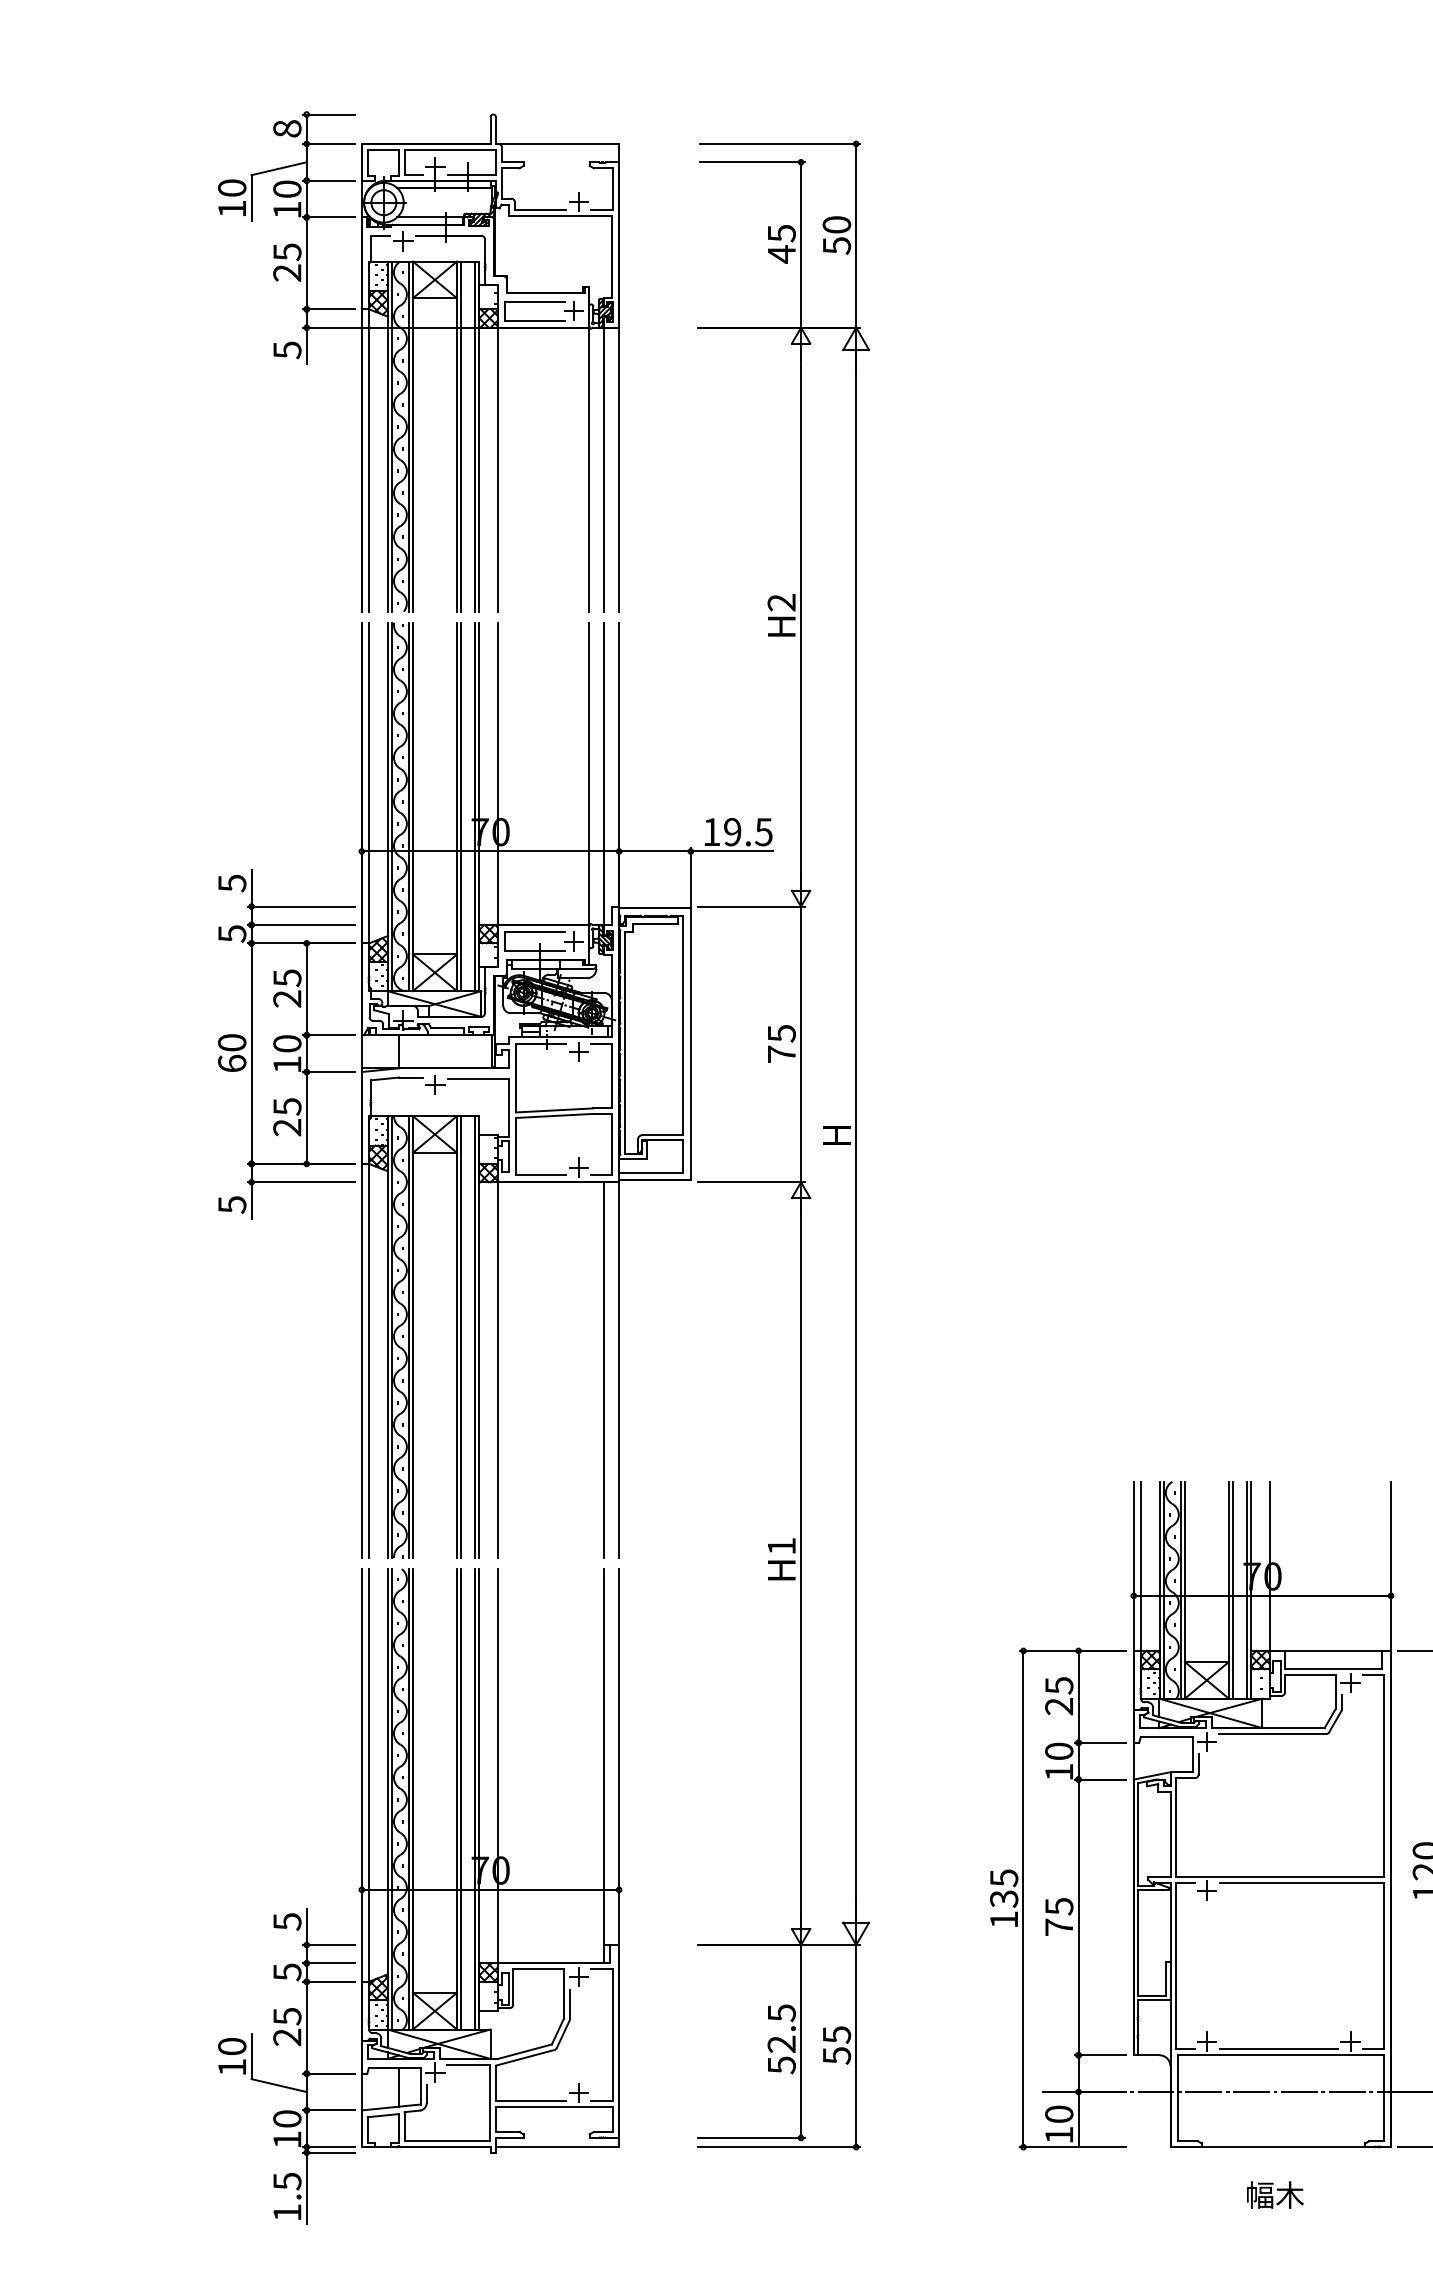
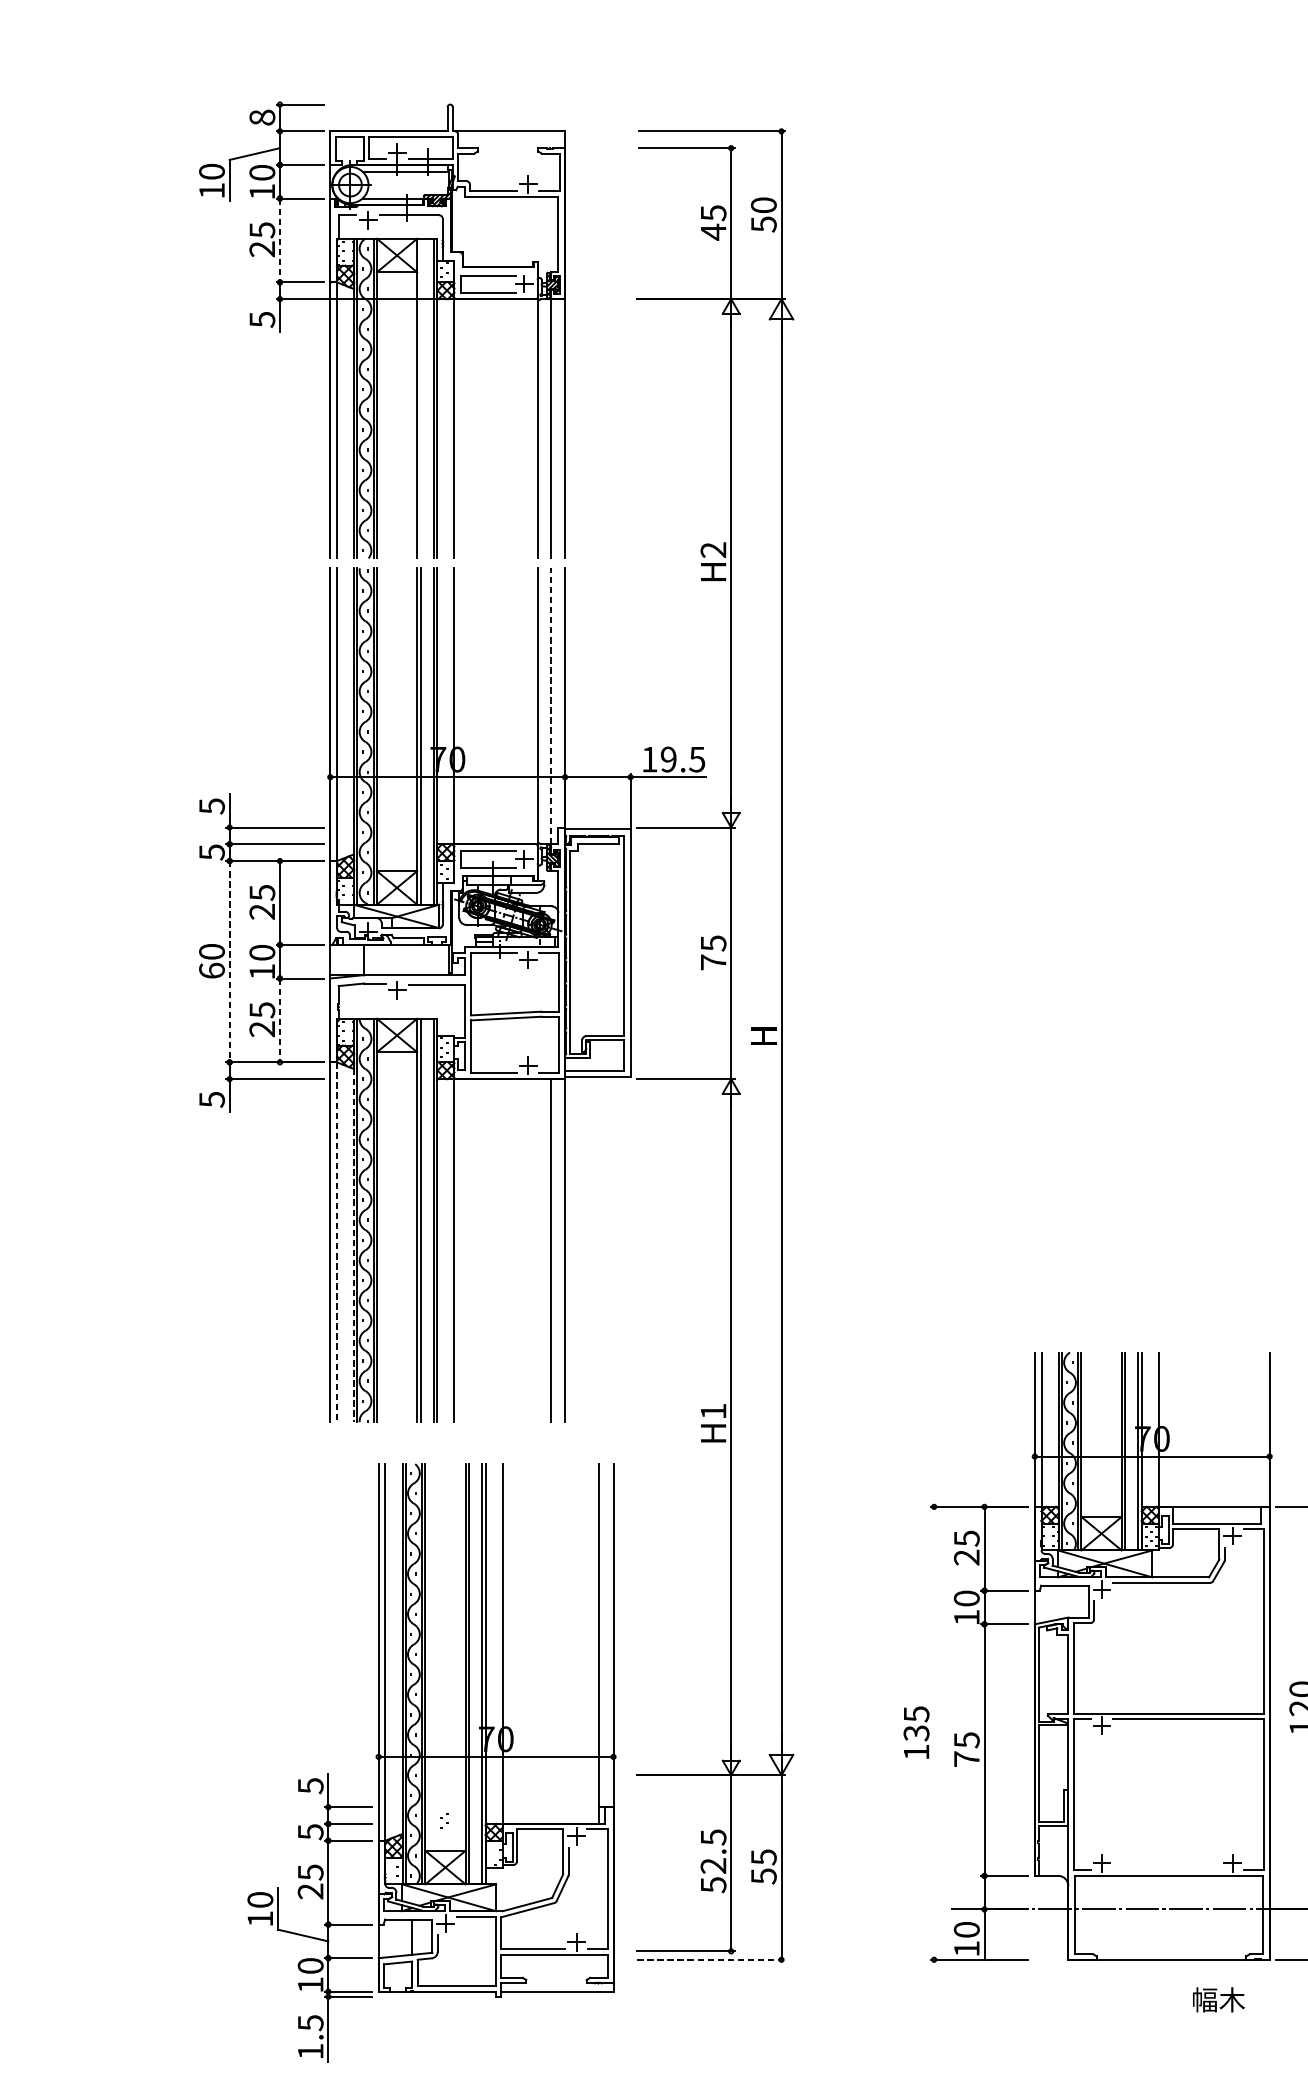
line: (306, 263) -> (279, 240), solid -> dashed
line: (460, 436) -> (420, 398), removed
line: (603, 773) -> (550, 706), solid -> dashed
line: (251, 1054) -> (229, 962), solid -> dashed
line: (306, 1117) -> (279, 1020), solid -> dashed
line: (387, 1337) -> (353, 1220), solid -> dashed
line: (369, 1361) -> (337, 1242), solid -> dashed
part: (420, 1896) -> (432, 1762), moved
line: (1023, 1898) -> (934, 1732), removed
line: (1278, 2049) -> (1166, 1870), removed
line: (779, 2147) -> (711, 1960), solid -> dashed
text: (1275, 2194) -> (1218, 1999), moved

